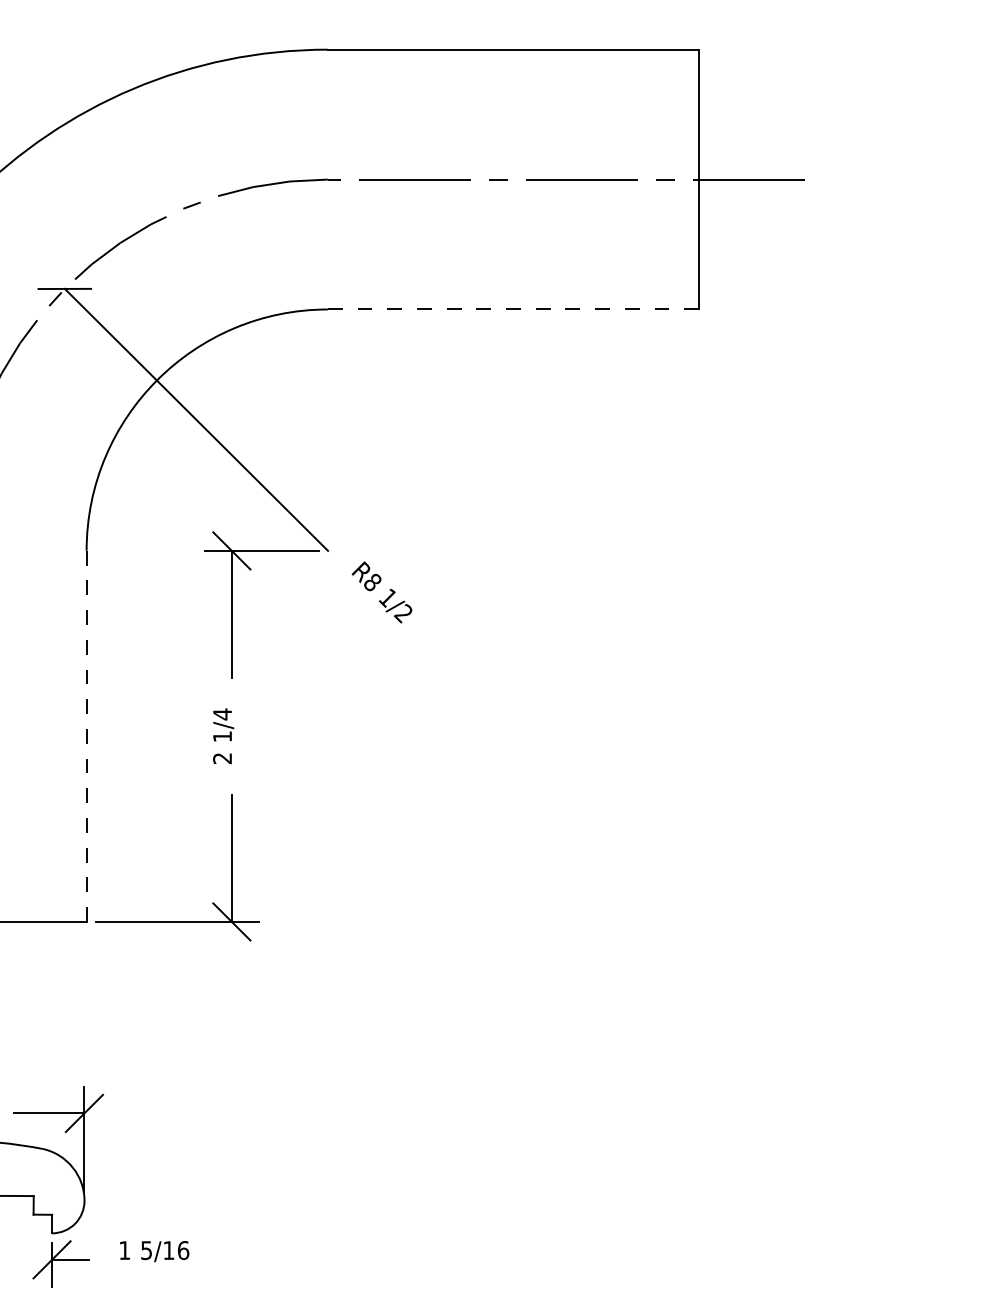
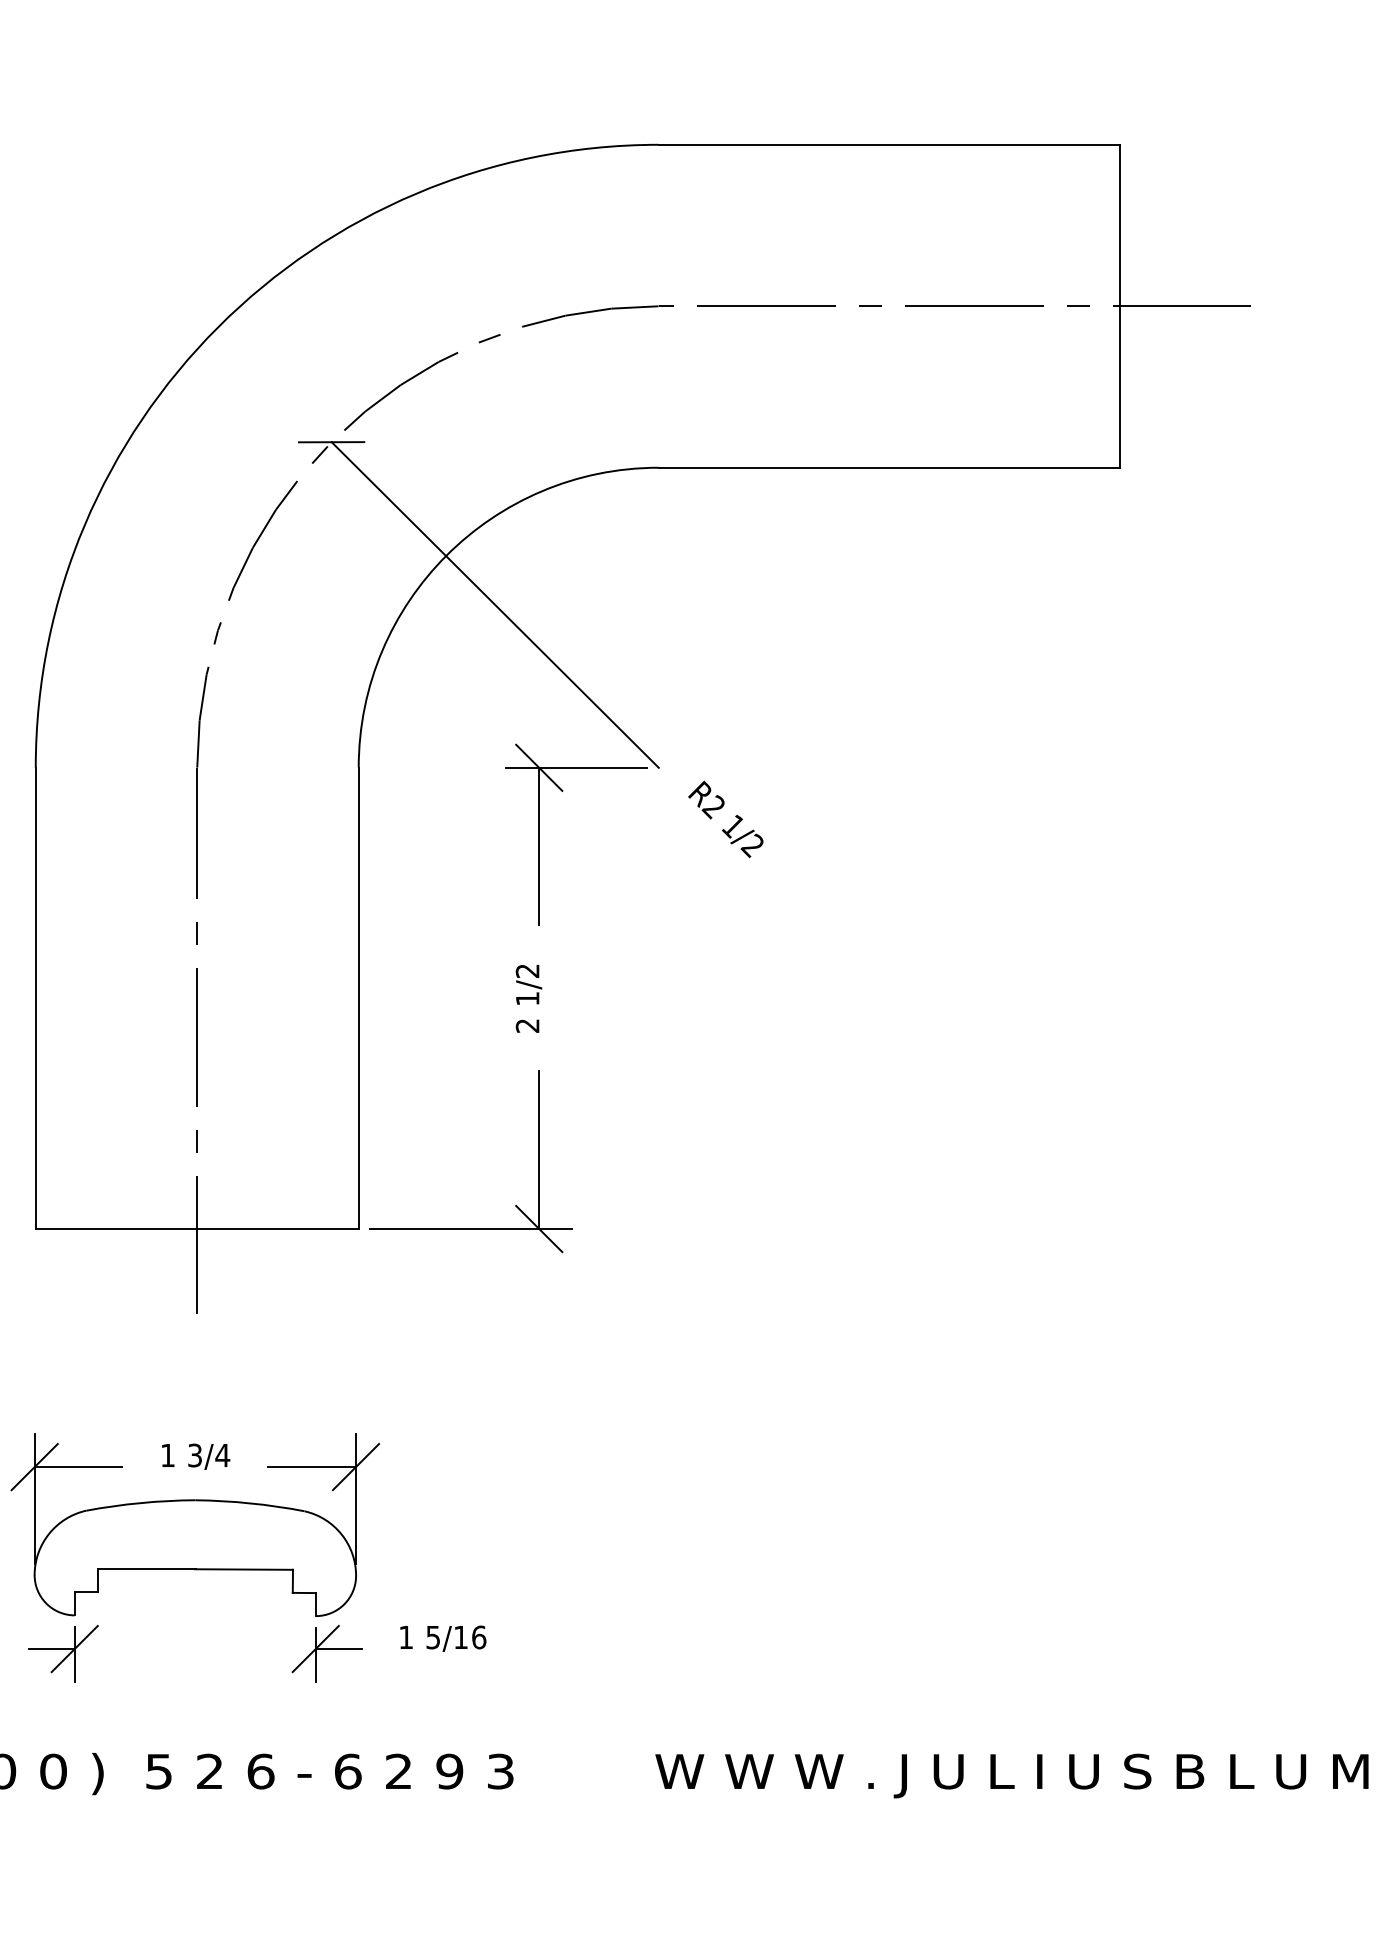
line: (513, 309) -> (889, 467), dashed -> solid
text: (372, 582) -> (713, 807), R8 -> R2
text: (222, 713) -> (527, 970), 1/4 -> 1/2
line: (86, 736) -> (358, 998), dashed -> solid

